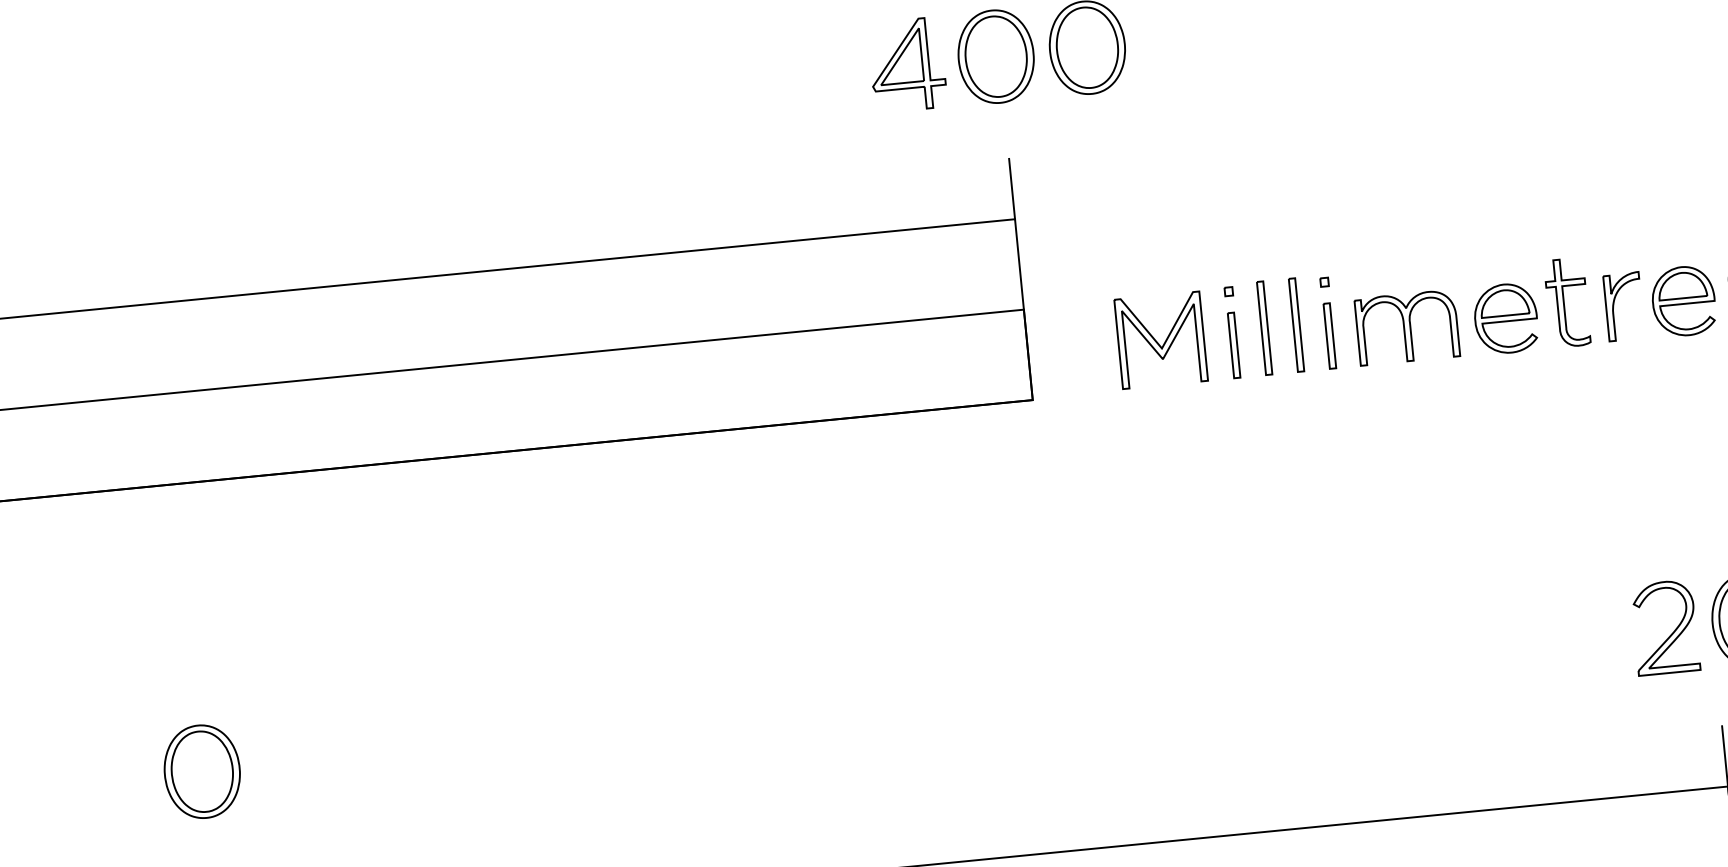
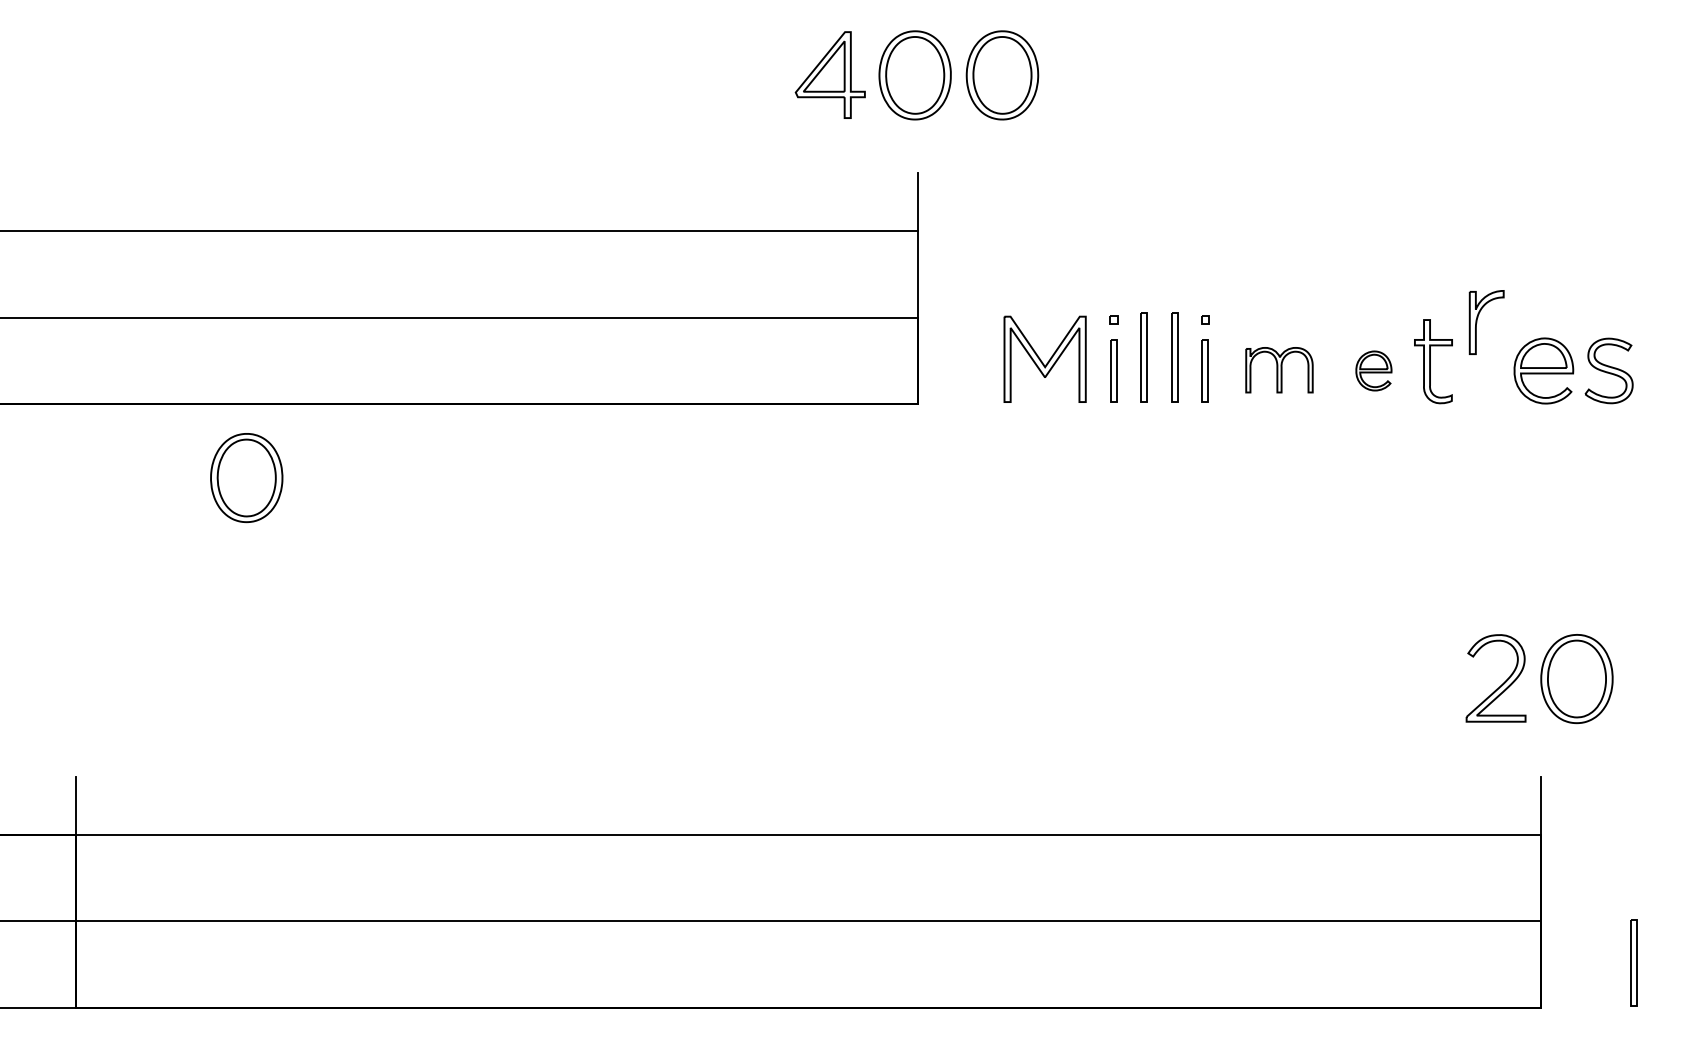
part: (1614, 307) -> (1477, 322), moved
part: (1505, 318) -> (1373, 370), size x0.6
part: (1407, 326) -> (1279, 369), size x0.7
part: (202, 772) -> (246, 478), moved

